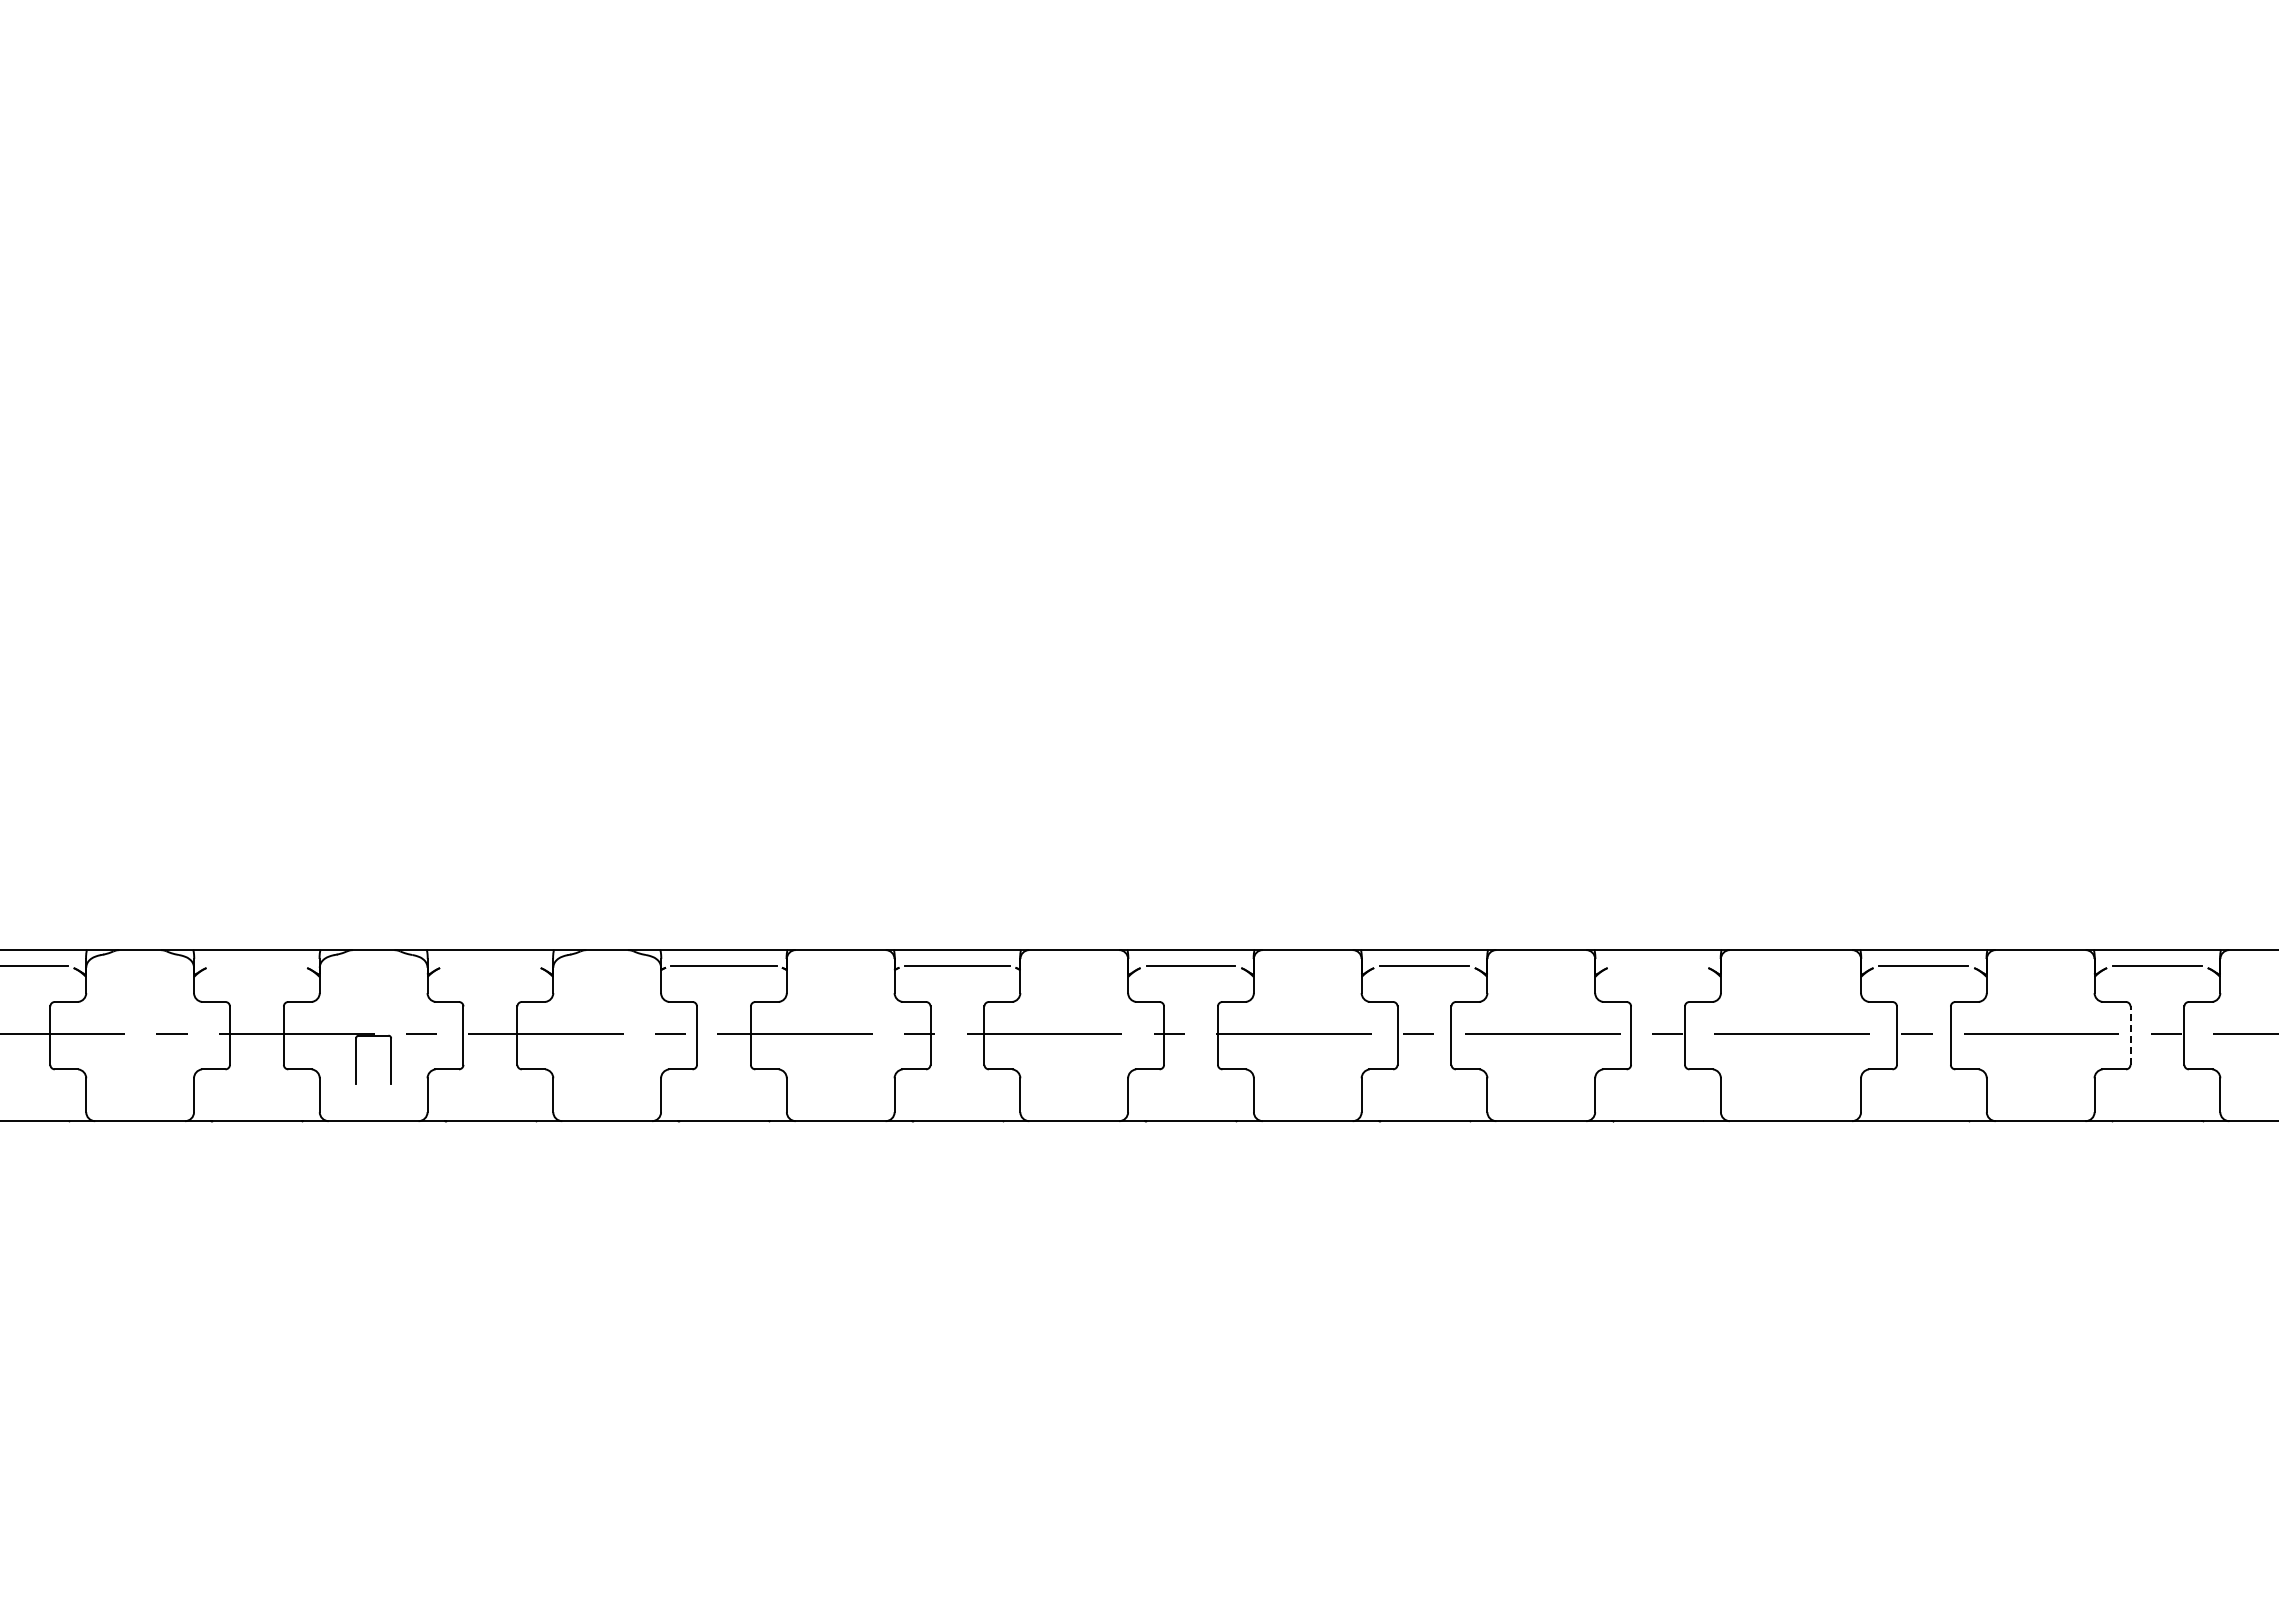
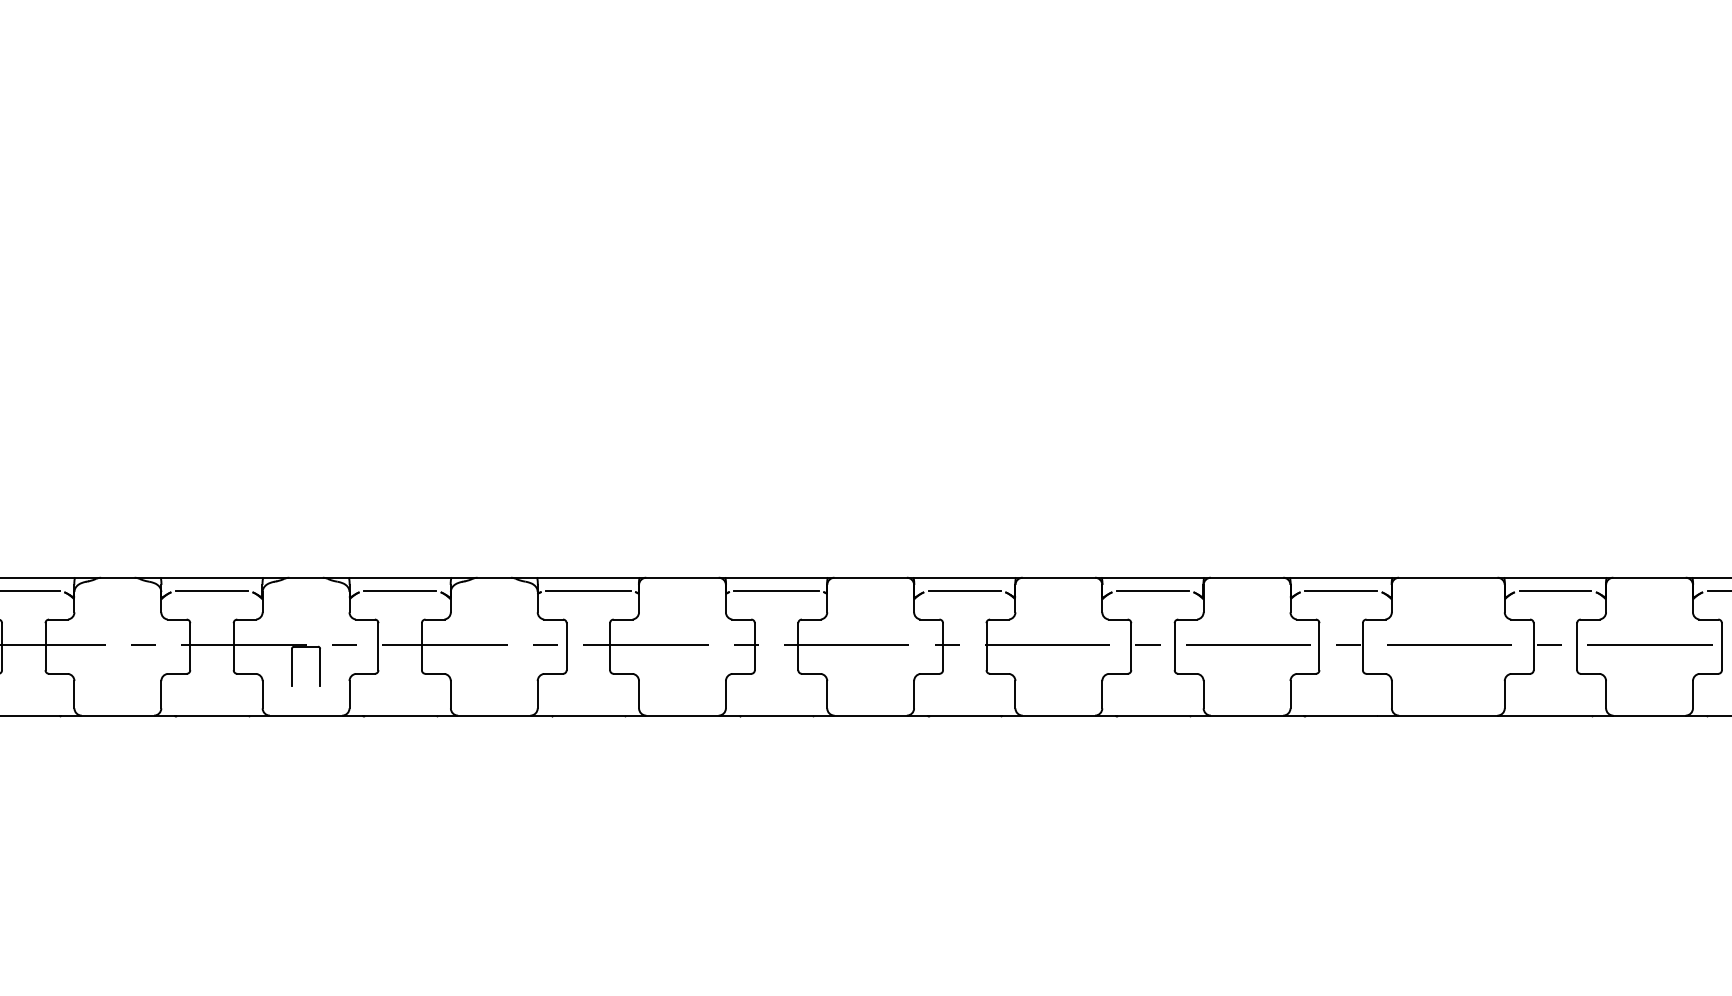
line: (256, 966) -> (211, 590), added
line: (489, 966) -> (399, 590), added
line: (1657, 966) -> (1340, 590), added
line: (2130, 1035) -> (1721, 646), dashed -> solid

